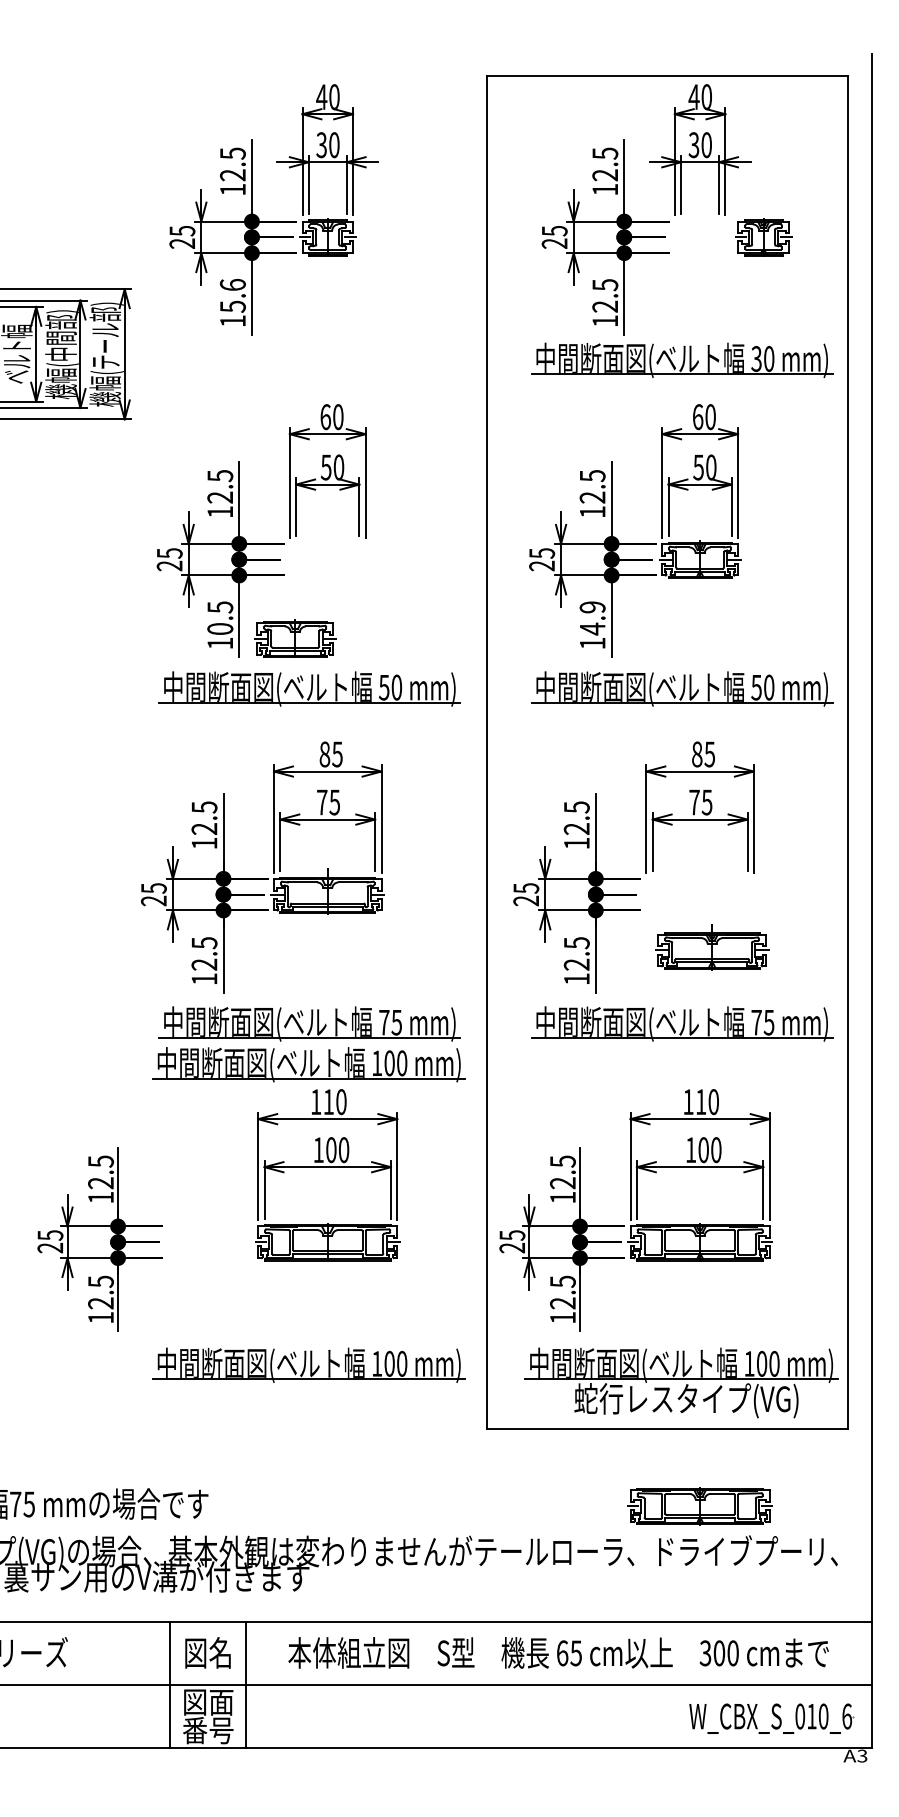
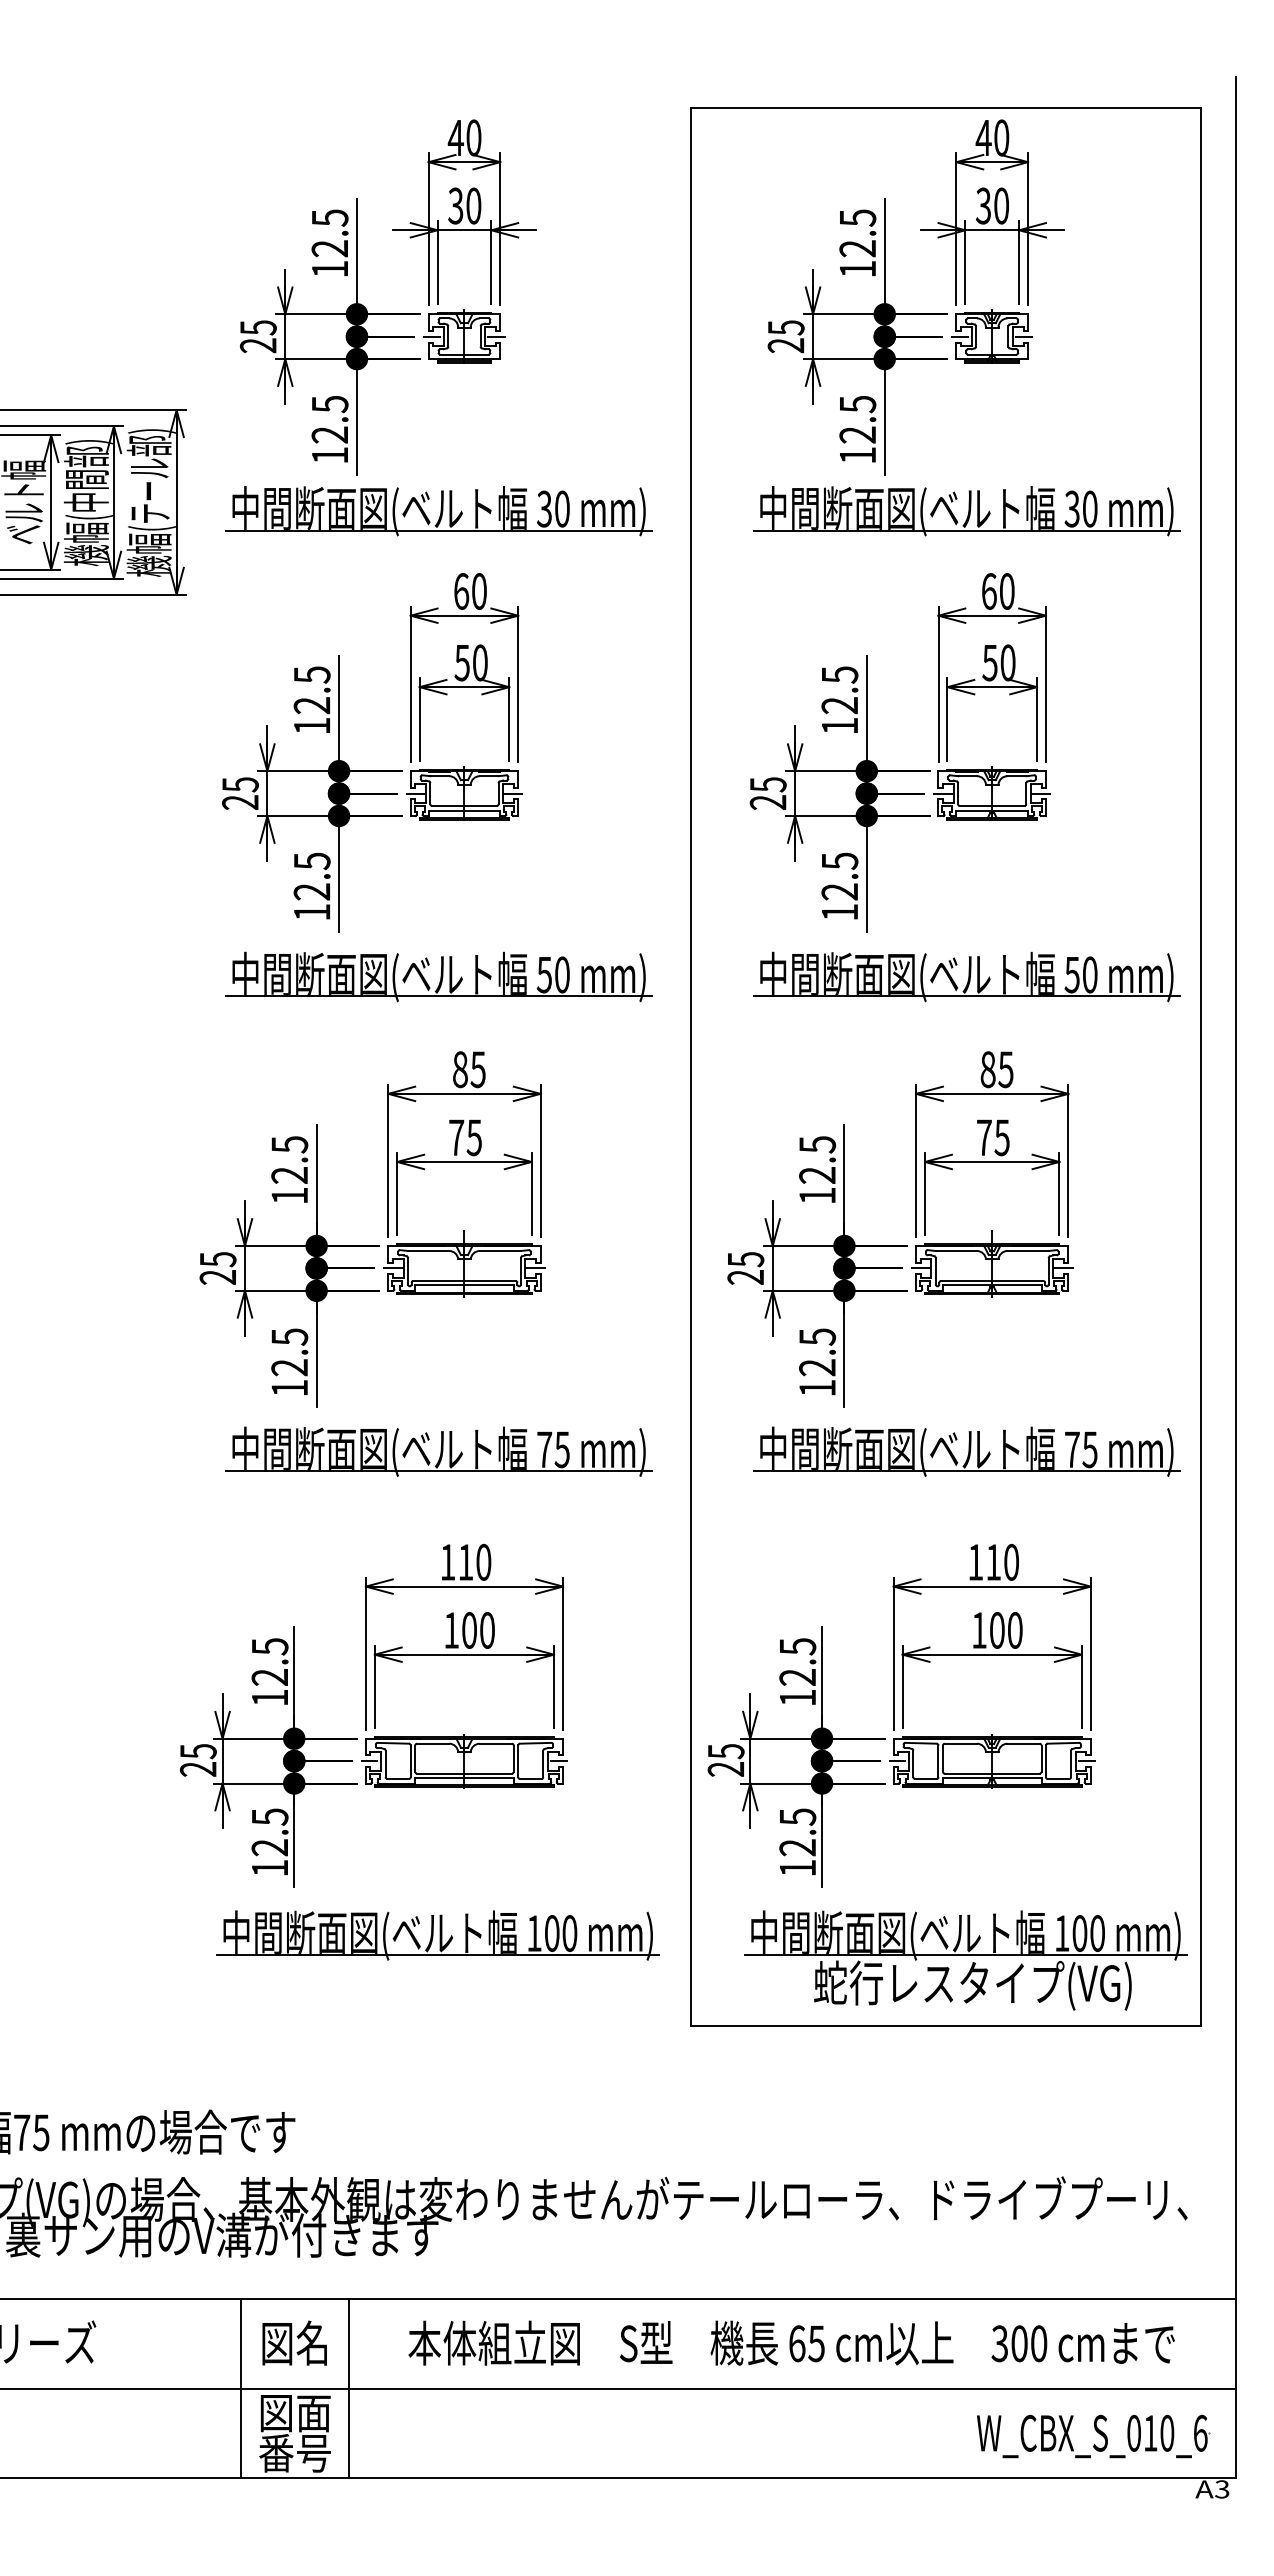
part: (763, 237) -> (991, 336), moved
text: (232, 295) -> (329, 419), 15.6 -> 12.5
part: (309, 360) -> (438, 511), added
text: (592, 618) -> (839, 876), 14.9 -> 12.5
text: (219, 628) -> (311, 891), 10.5 -> 12.5
part: (295, 638) -> (464, 793), moved
part: (712, 946) -> (992, 1263), moved
part: (308, 1064) -> (437, 1509), removed
part: (99, 1239) -> (268, 1756), moved
part: (700, 1506) -> (992, 2135), removed

